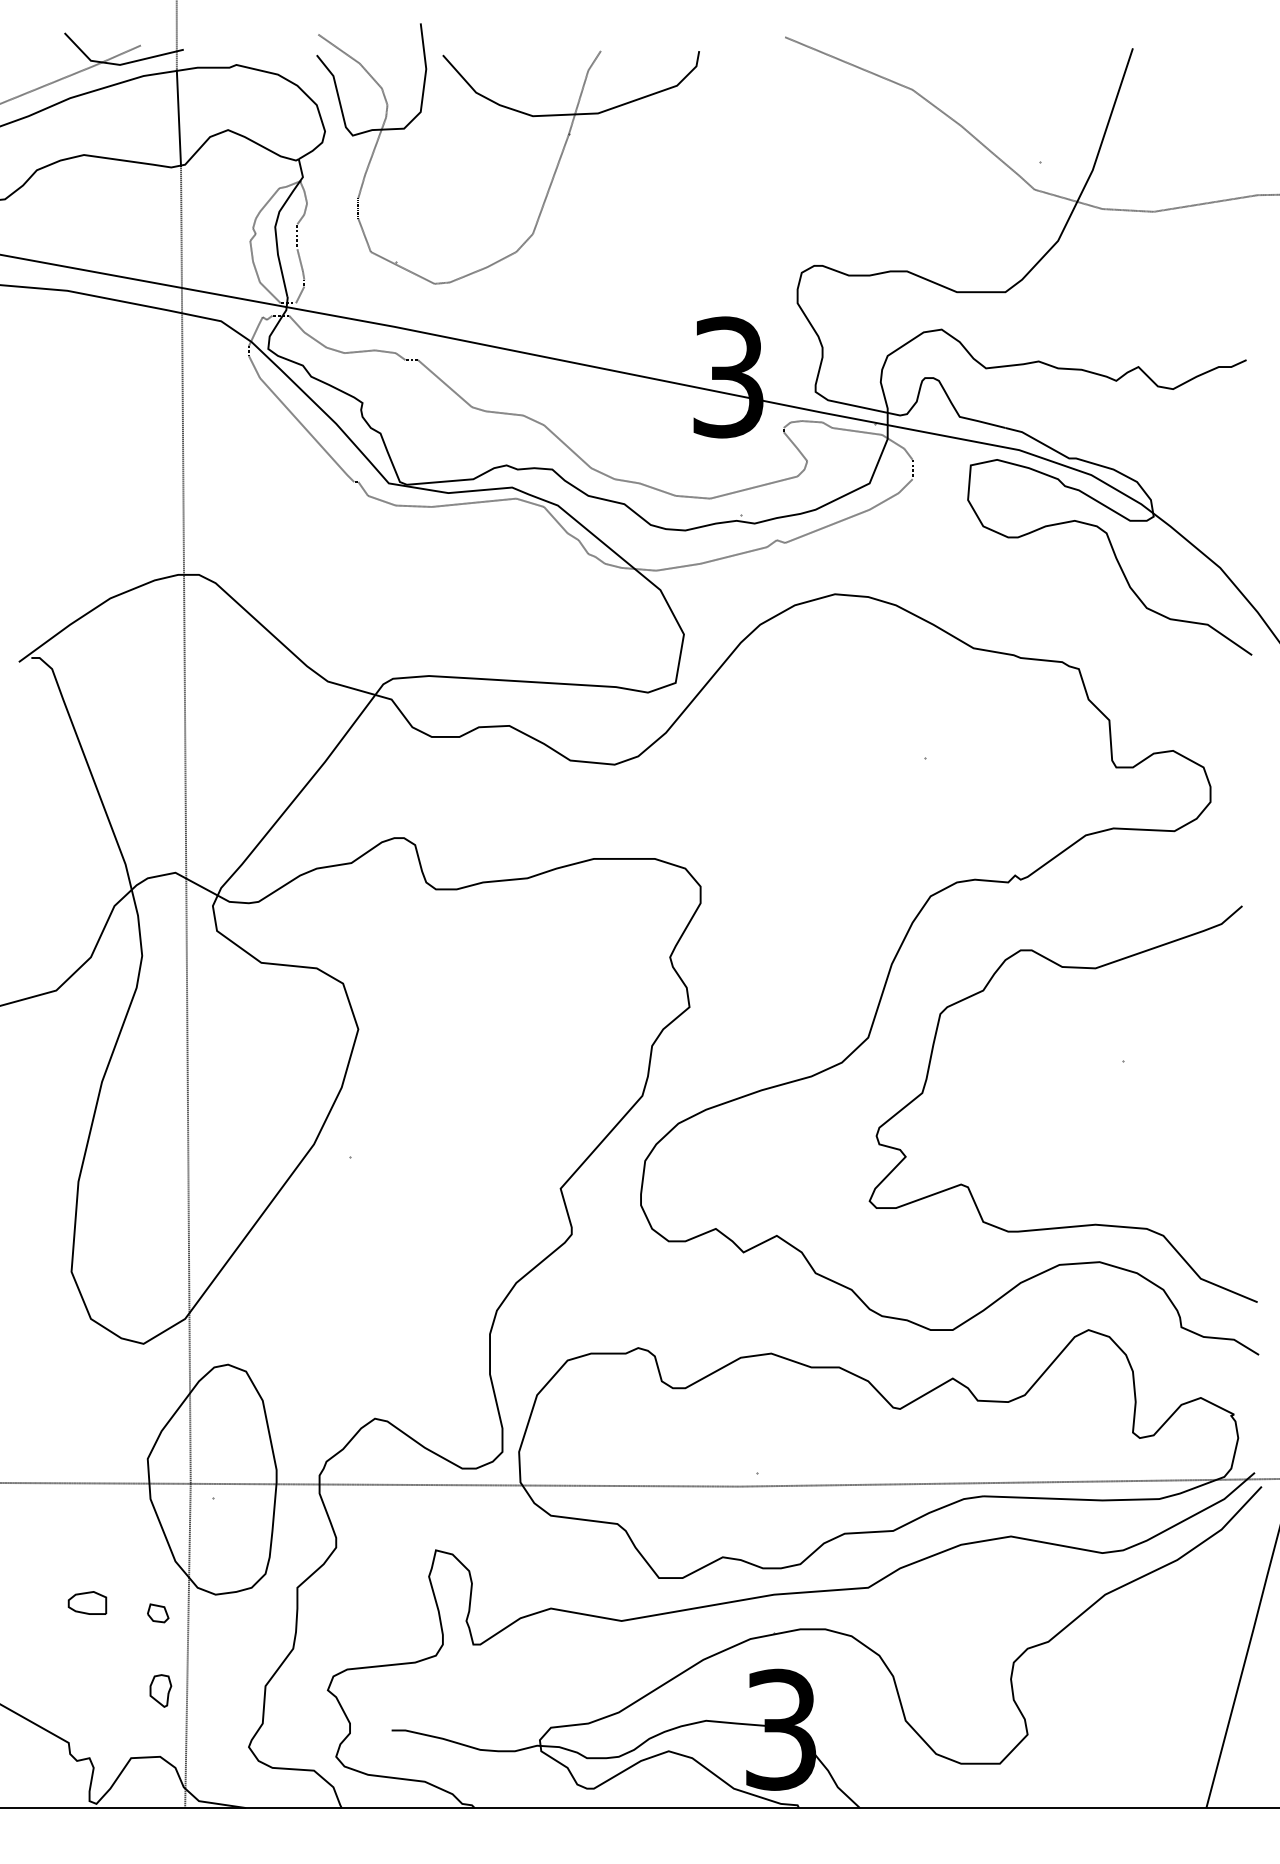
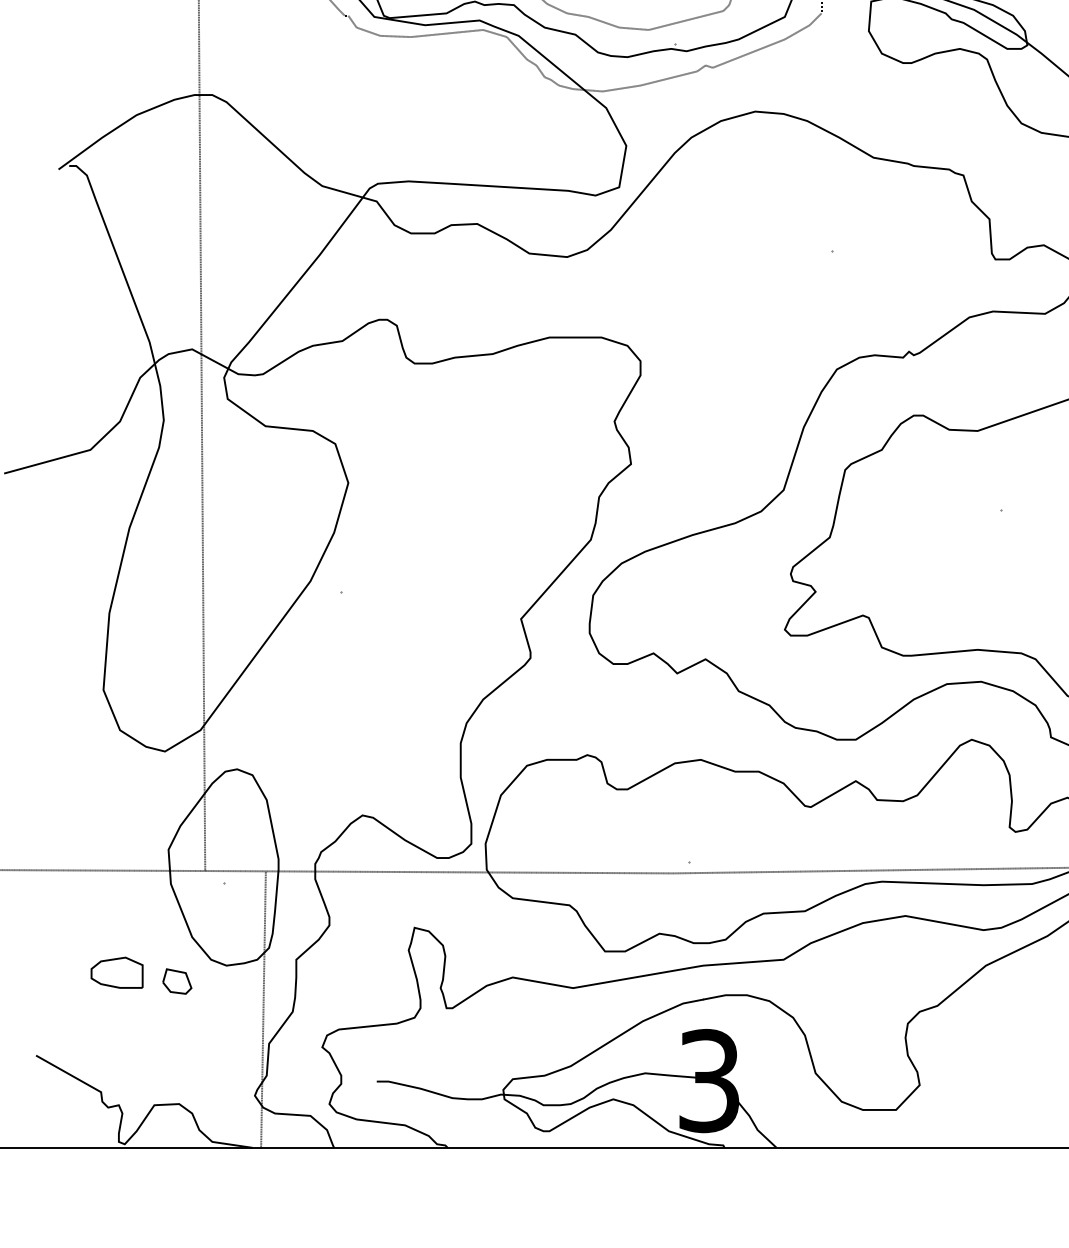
part: (87, 1602) -> (117, 972), size x1.6
part: (158, 1613) -> (177, 981), size x1.6
line: (187, 1645) -> (263, 1009), moved
part: (160, 1690) -> (179, 1047), removed

